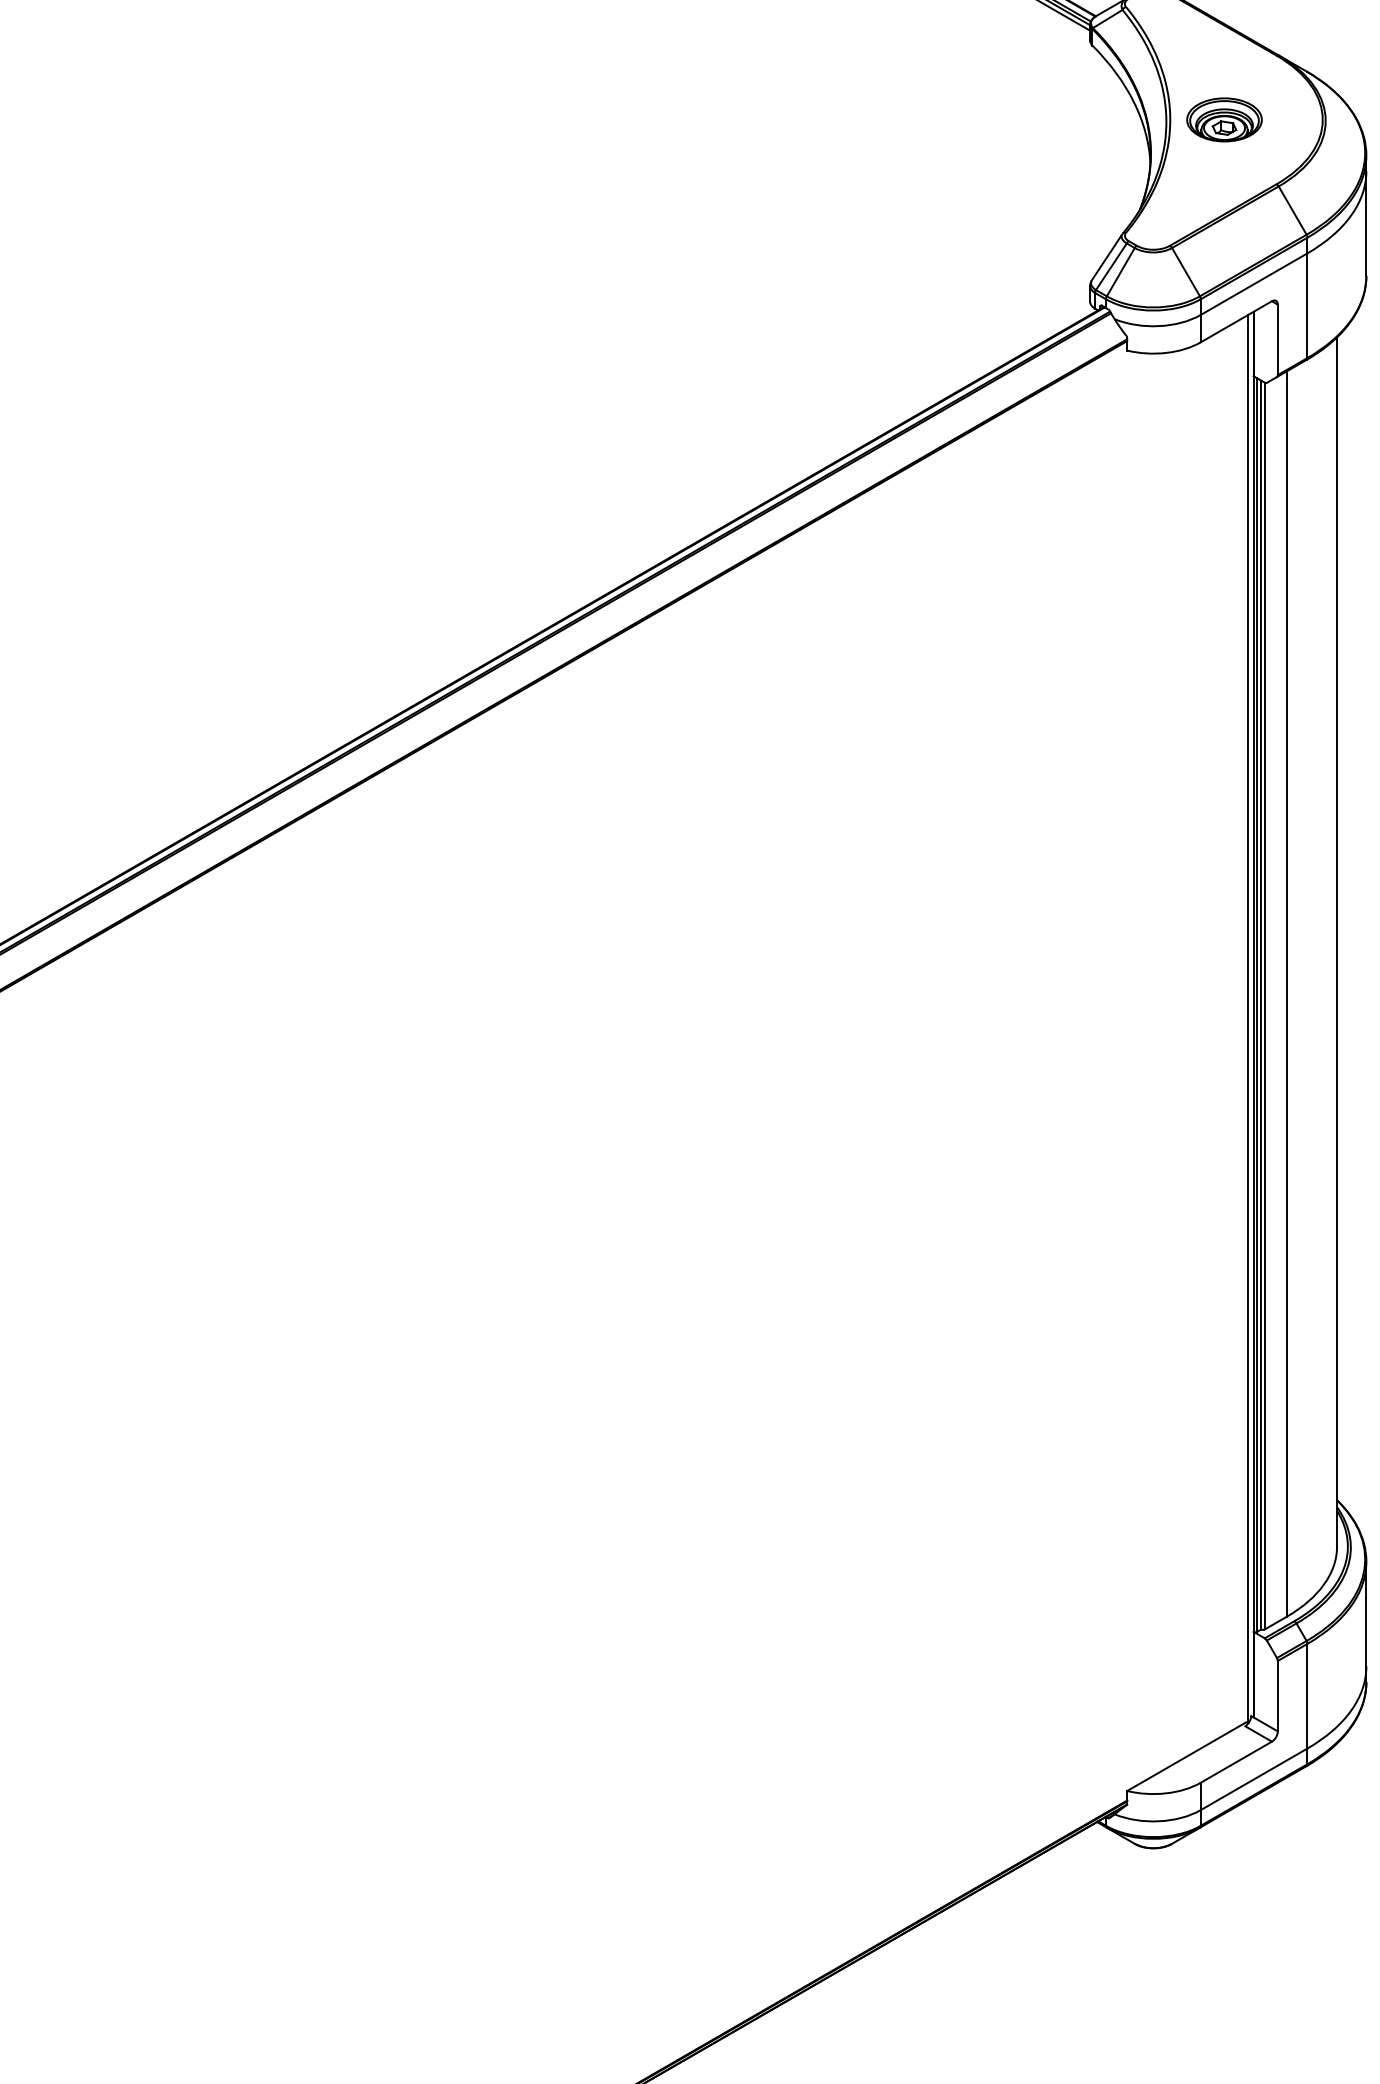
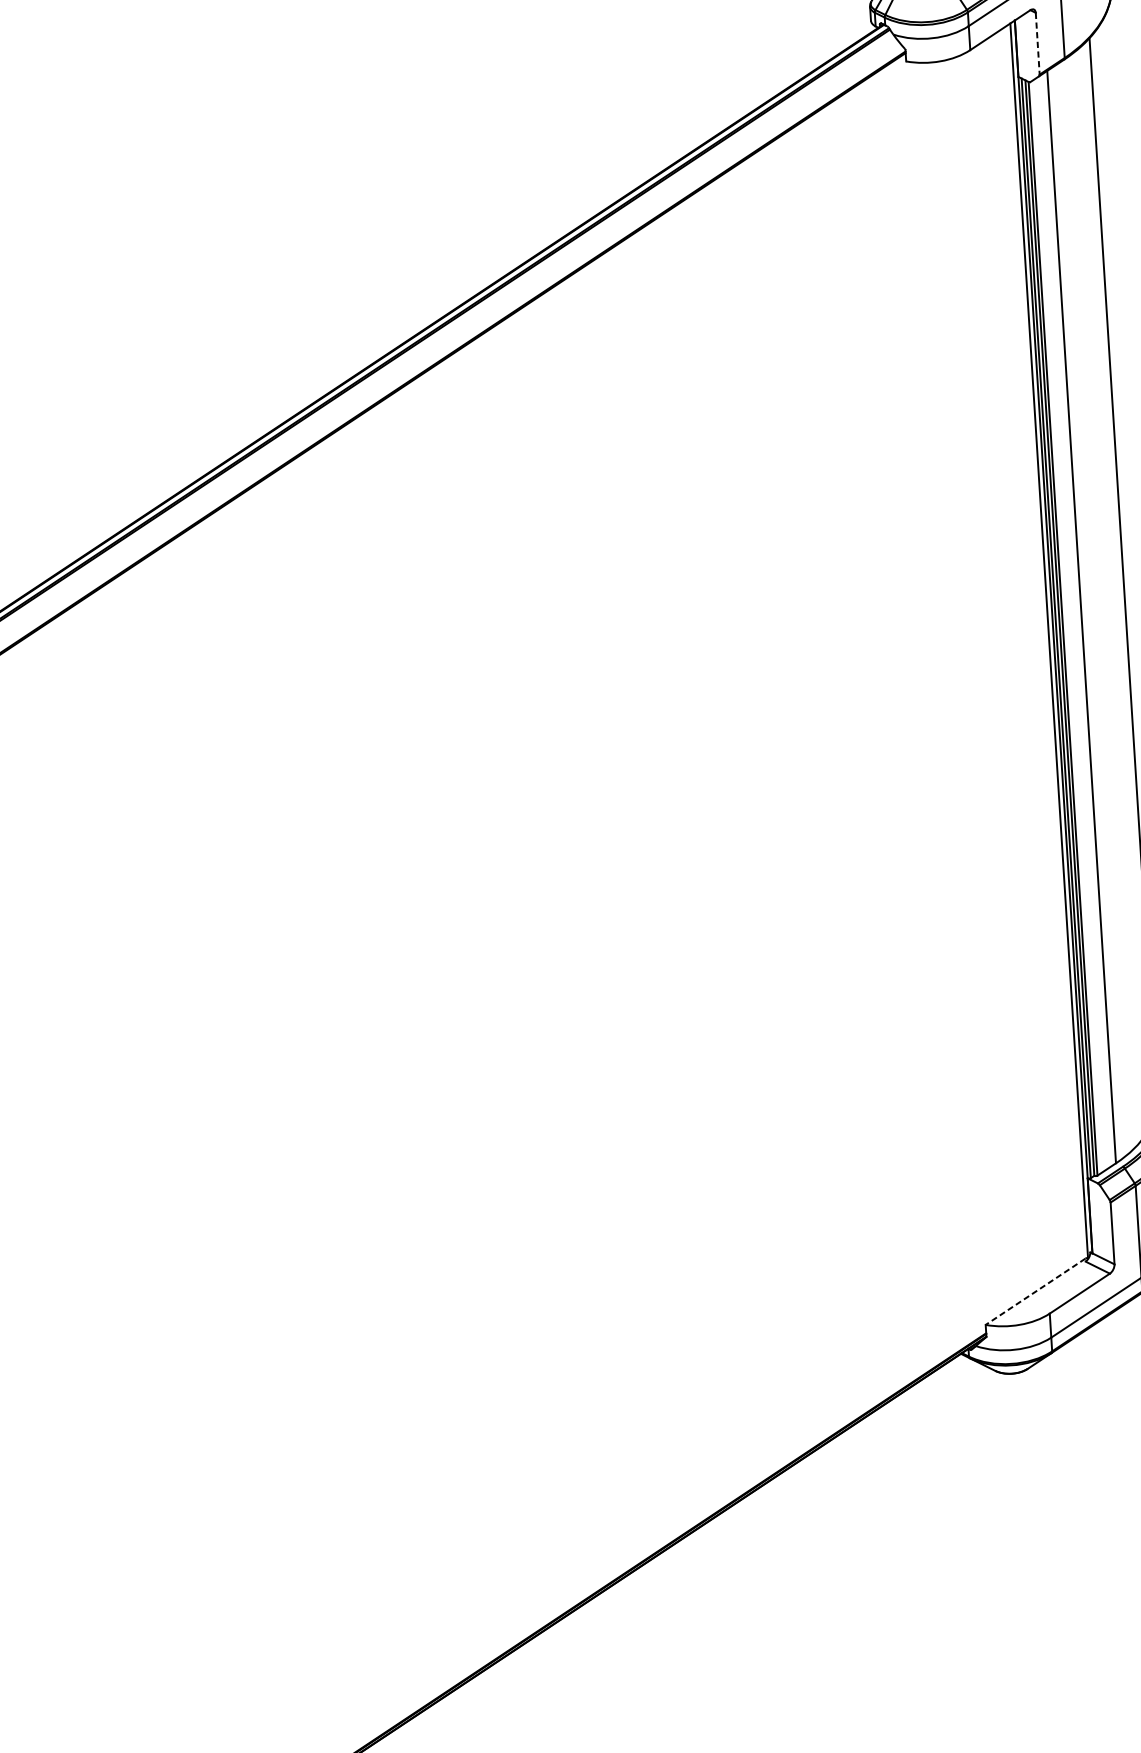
line: (1277, 340) -> (1037, 44), solid -> dashed
line: (1185, 1757) -> (1034, 1292), solid -> dashed

